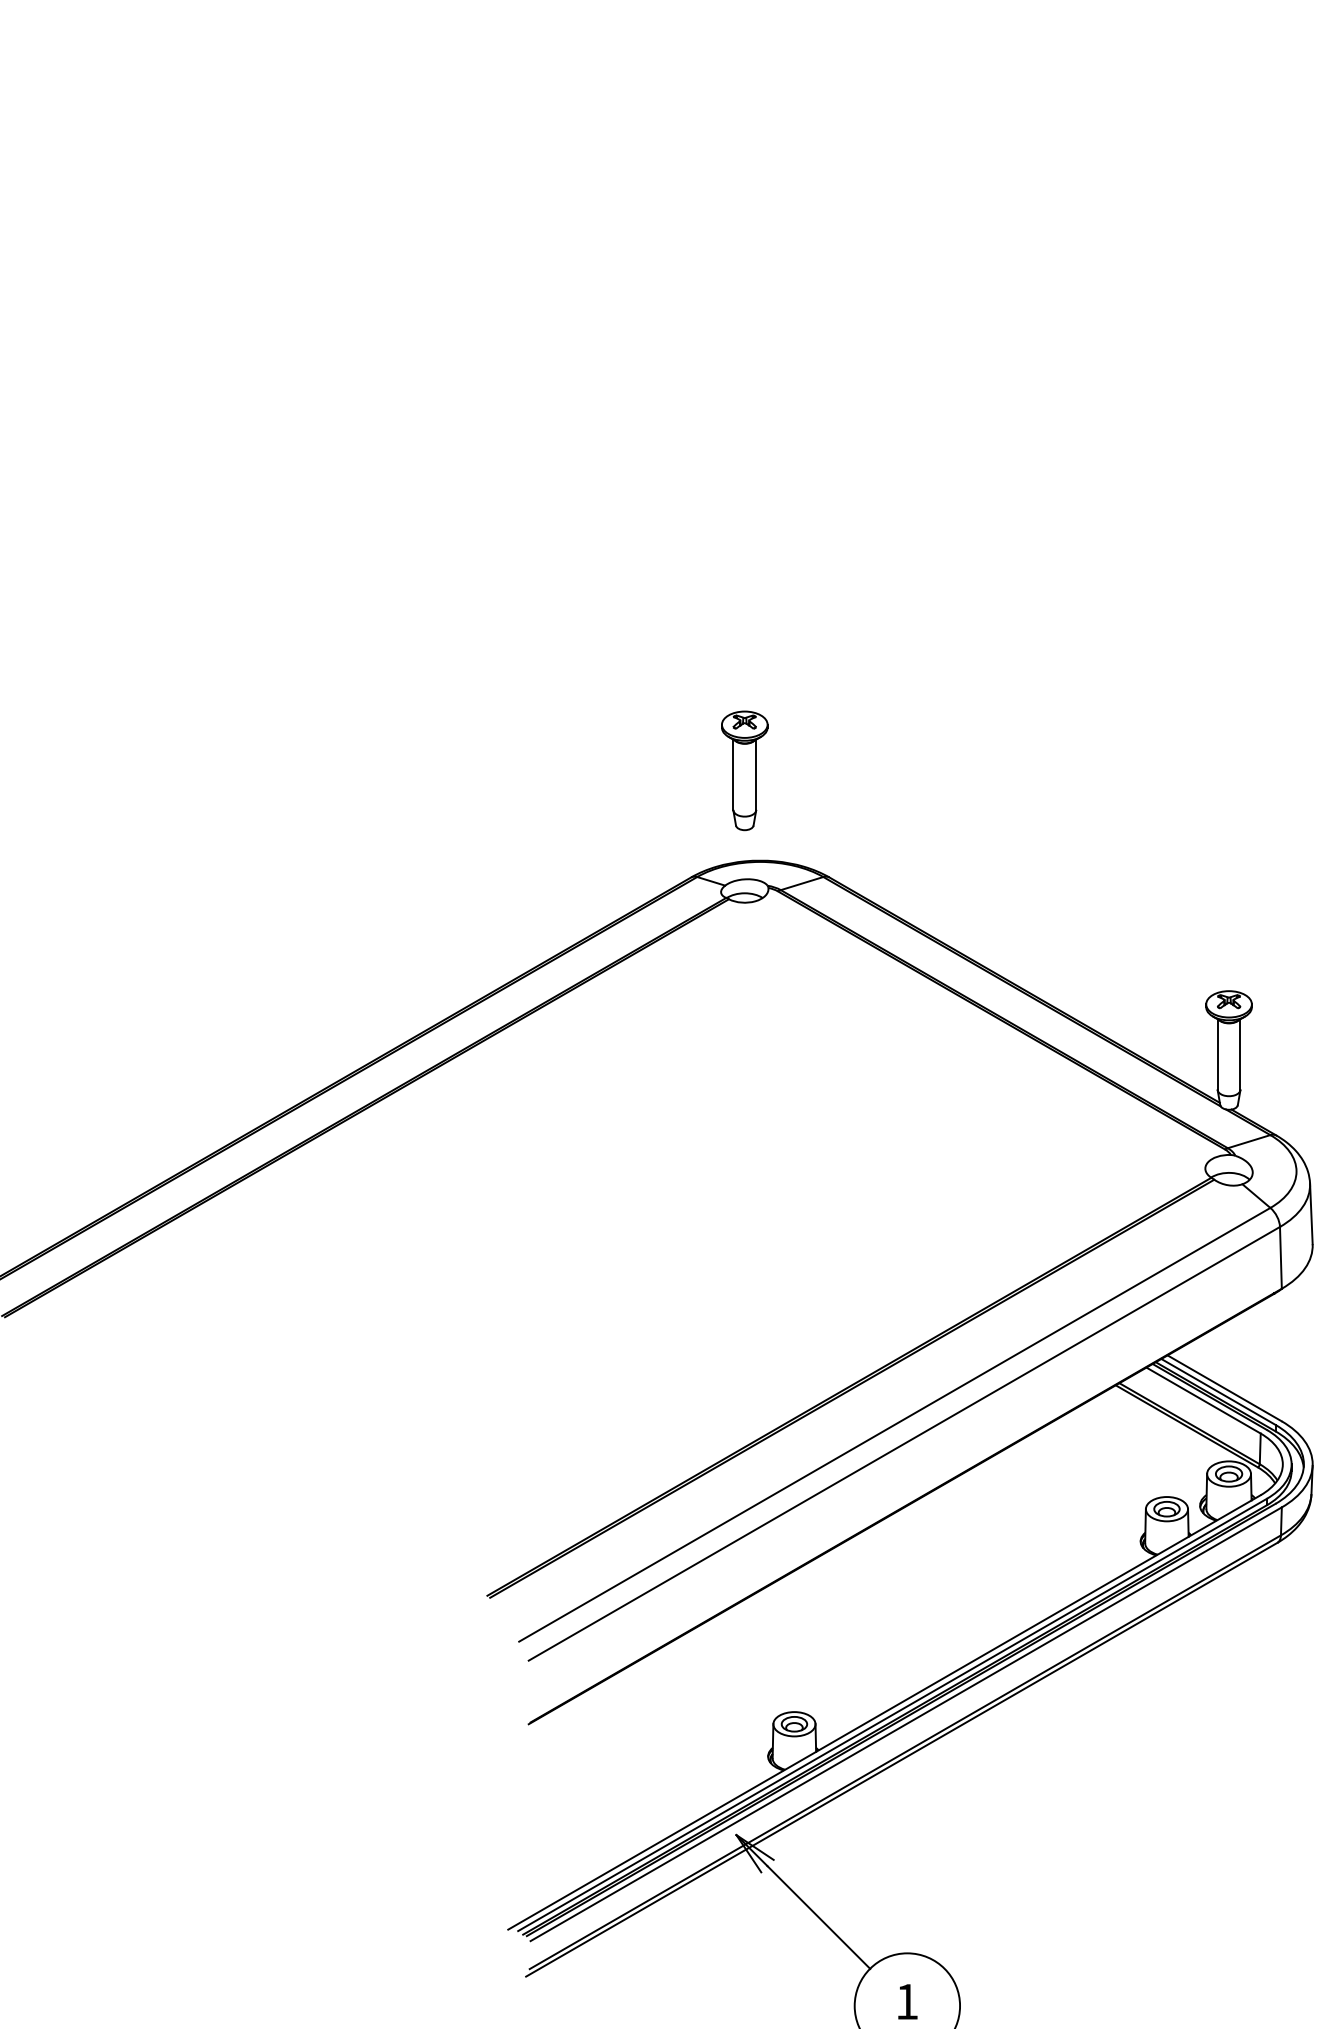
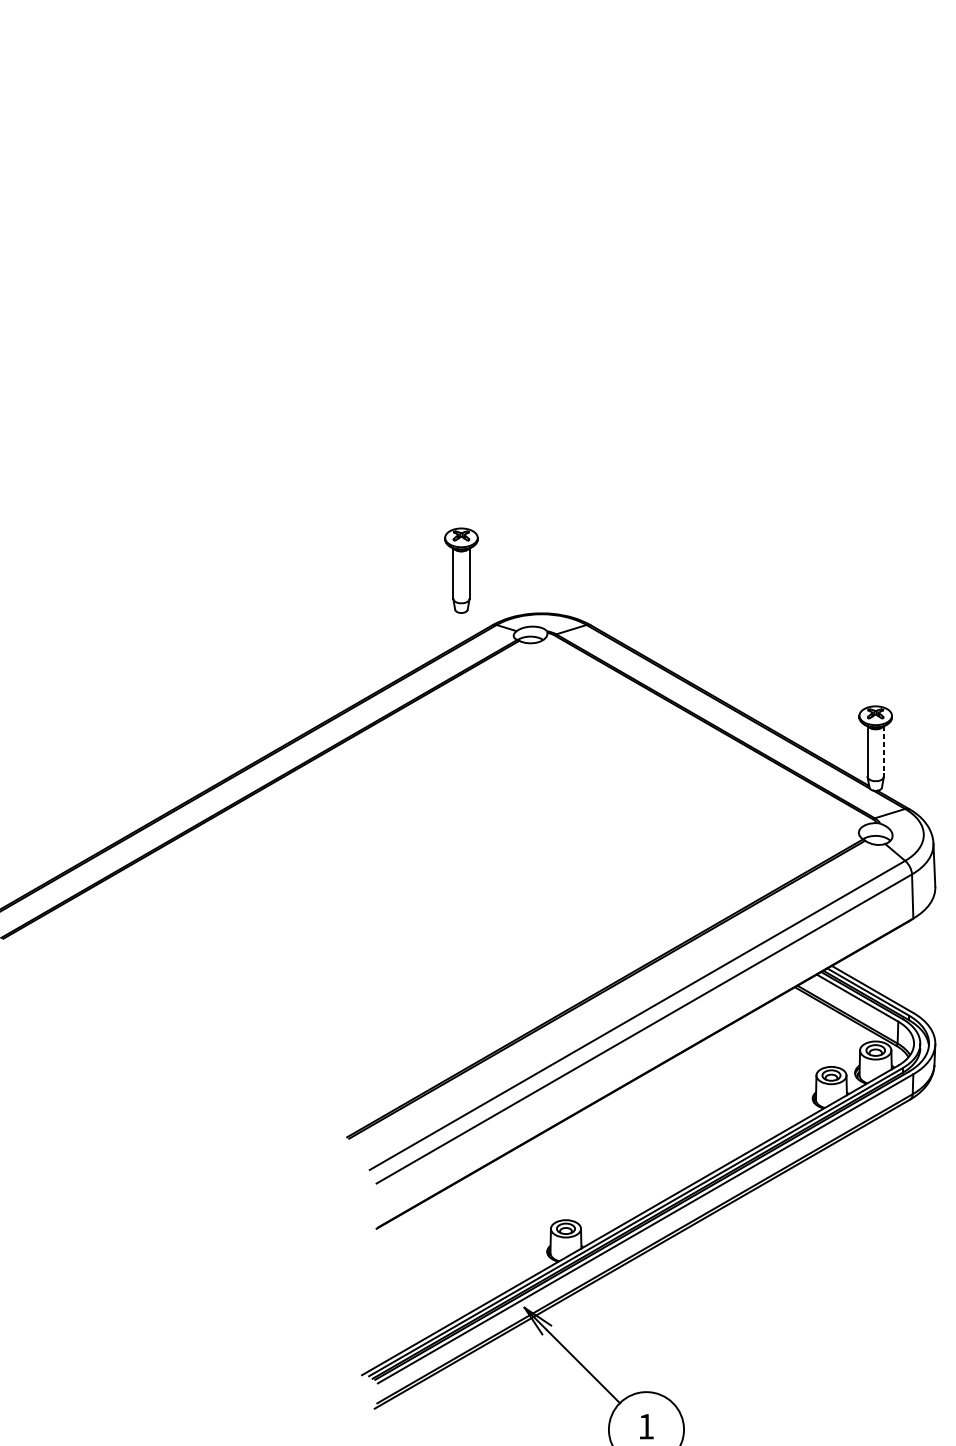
part: (744, 770) -> (461, 570), moved
line: (1240, 1054) -> (883, 751), solid -> dashed

